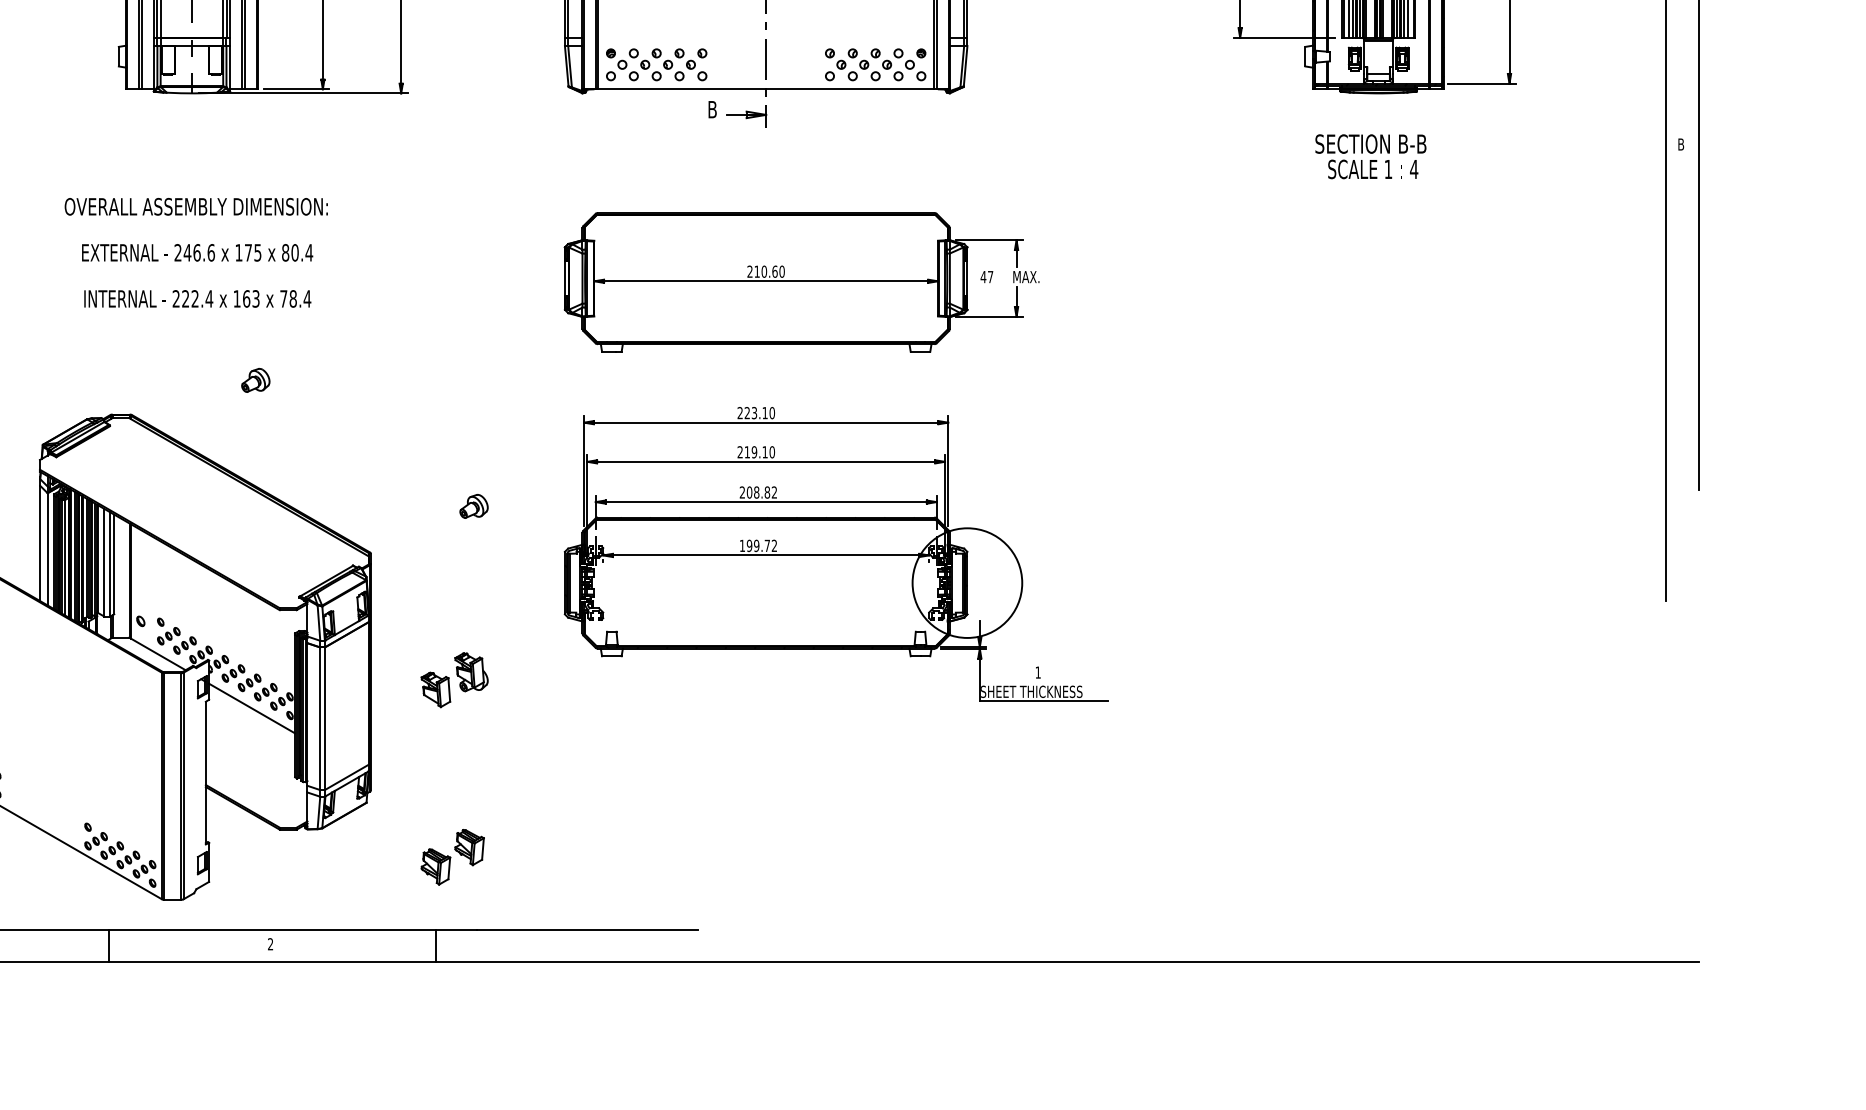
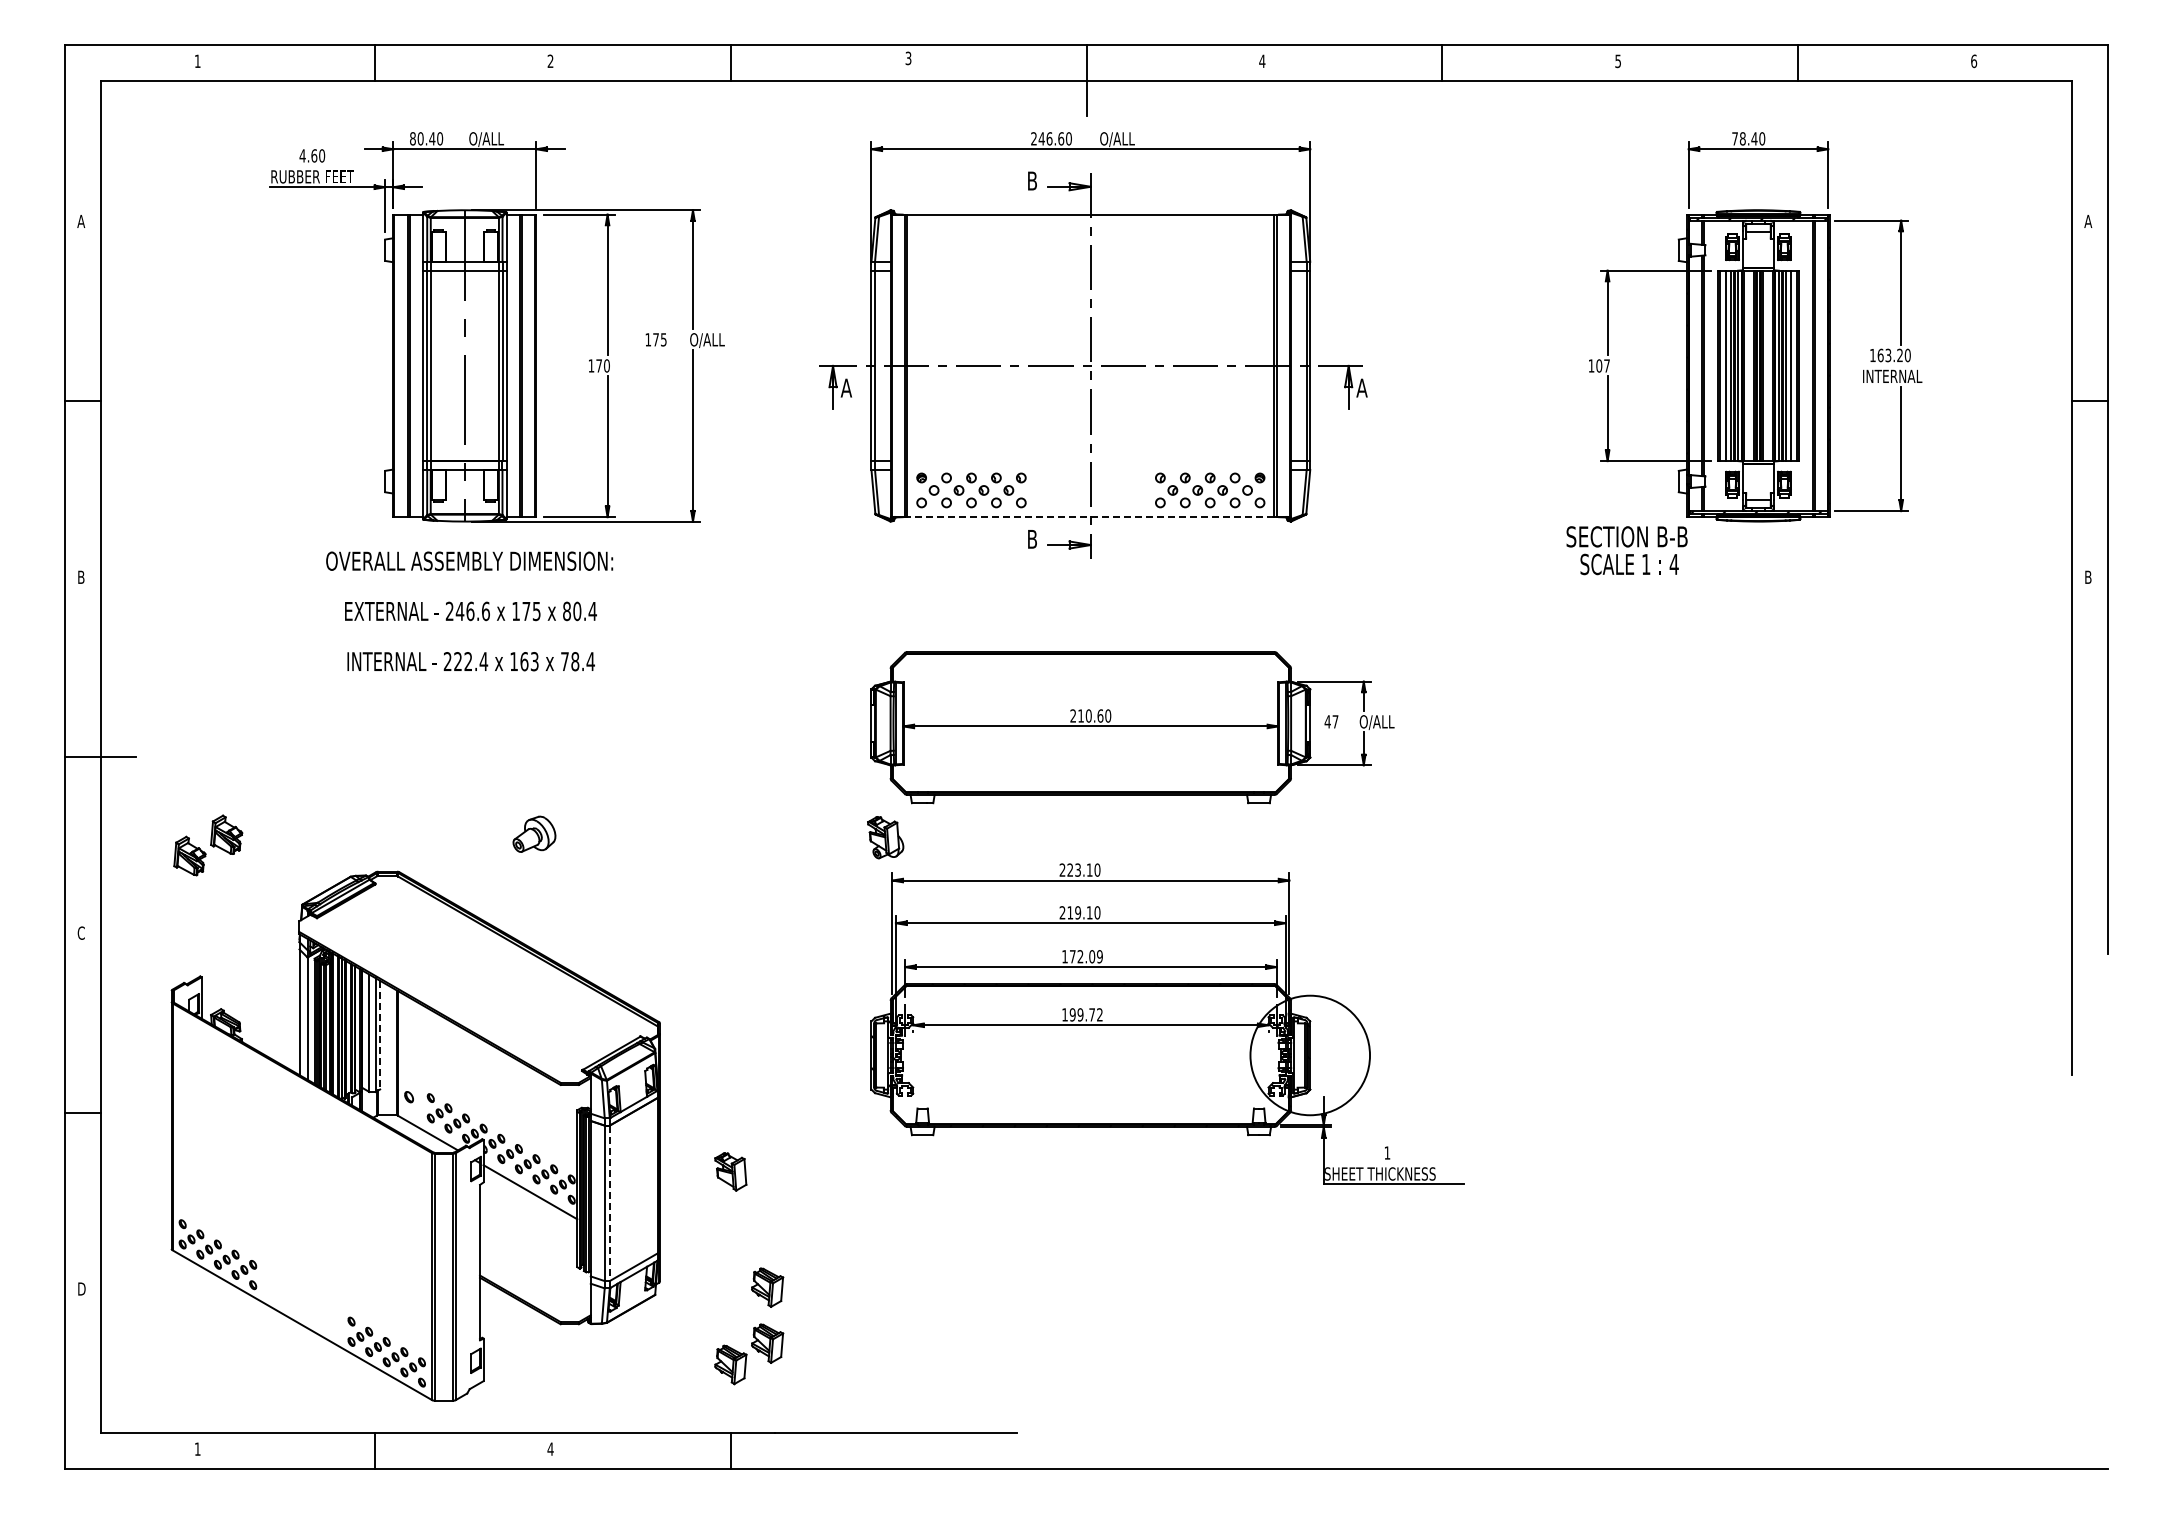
line: (765, 89) -> (1090, 517), solid -> dashed
text: (1370, 156) -> (1626, 550), moved
text: (196, 252) -> (469, 611), moved
text: (1028, 277) -> (1376, 722), MAX. -> O/ALL
part: (255, 380) -> (534, 834), size x1.4
text: (758, 492) -> (1082, 956), 208.82 -> 172.09
part: (474, 506) -> (772, 971), removed
line: (114, 564) -> (380, 1035), solid -> dashed
part: (471, 672) -> (885, 837), moved
line: (324, 718) -> (609, 1203), solid -> dashed
part: (469, 795) -> (767, 1287), added
text: (270, 943) -> (550, 1448), 2 -> 4

